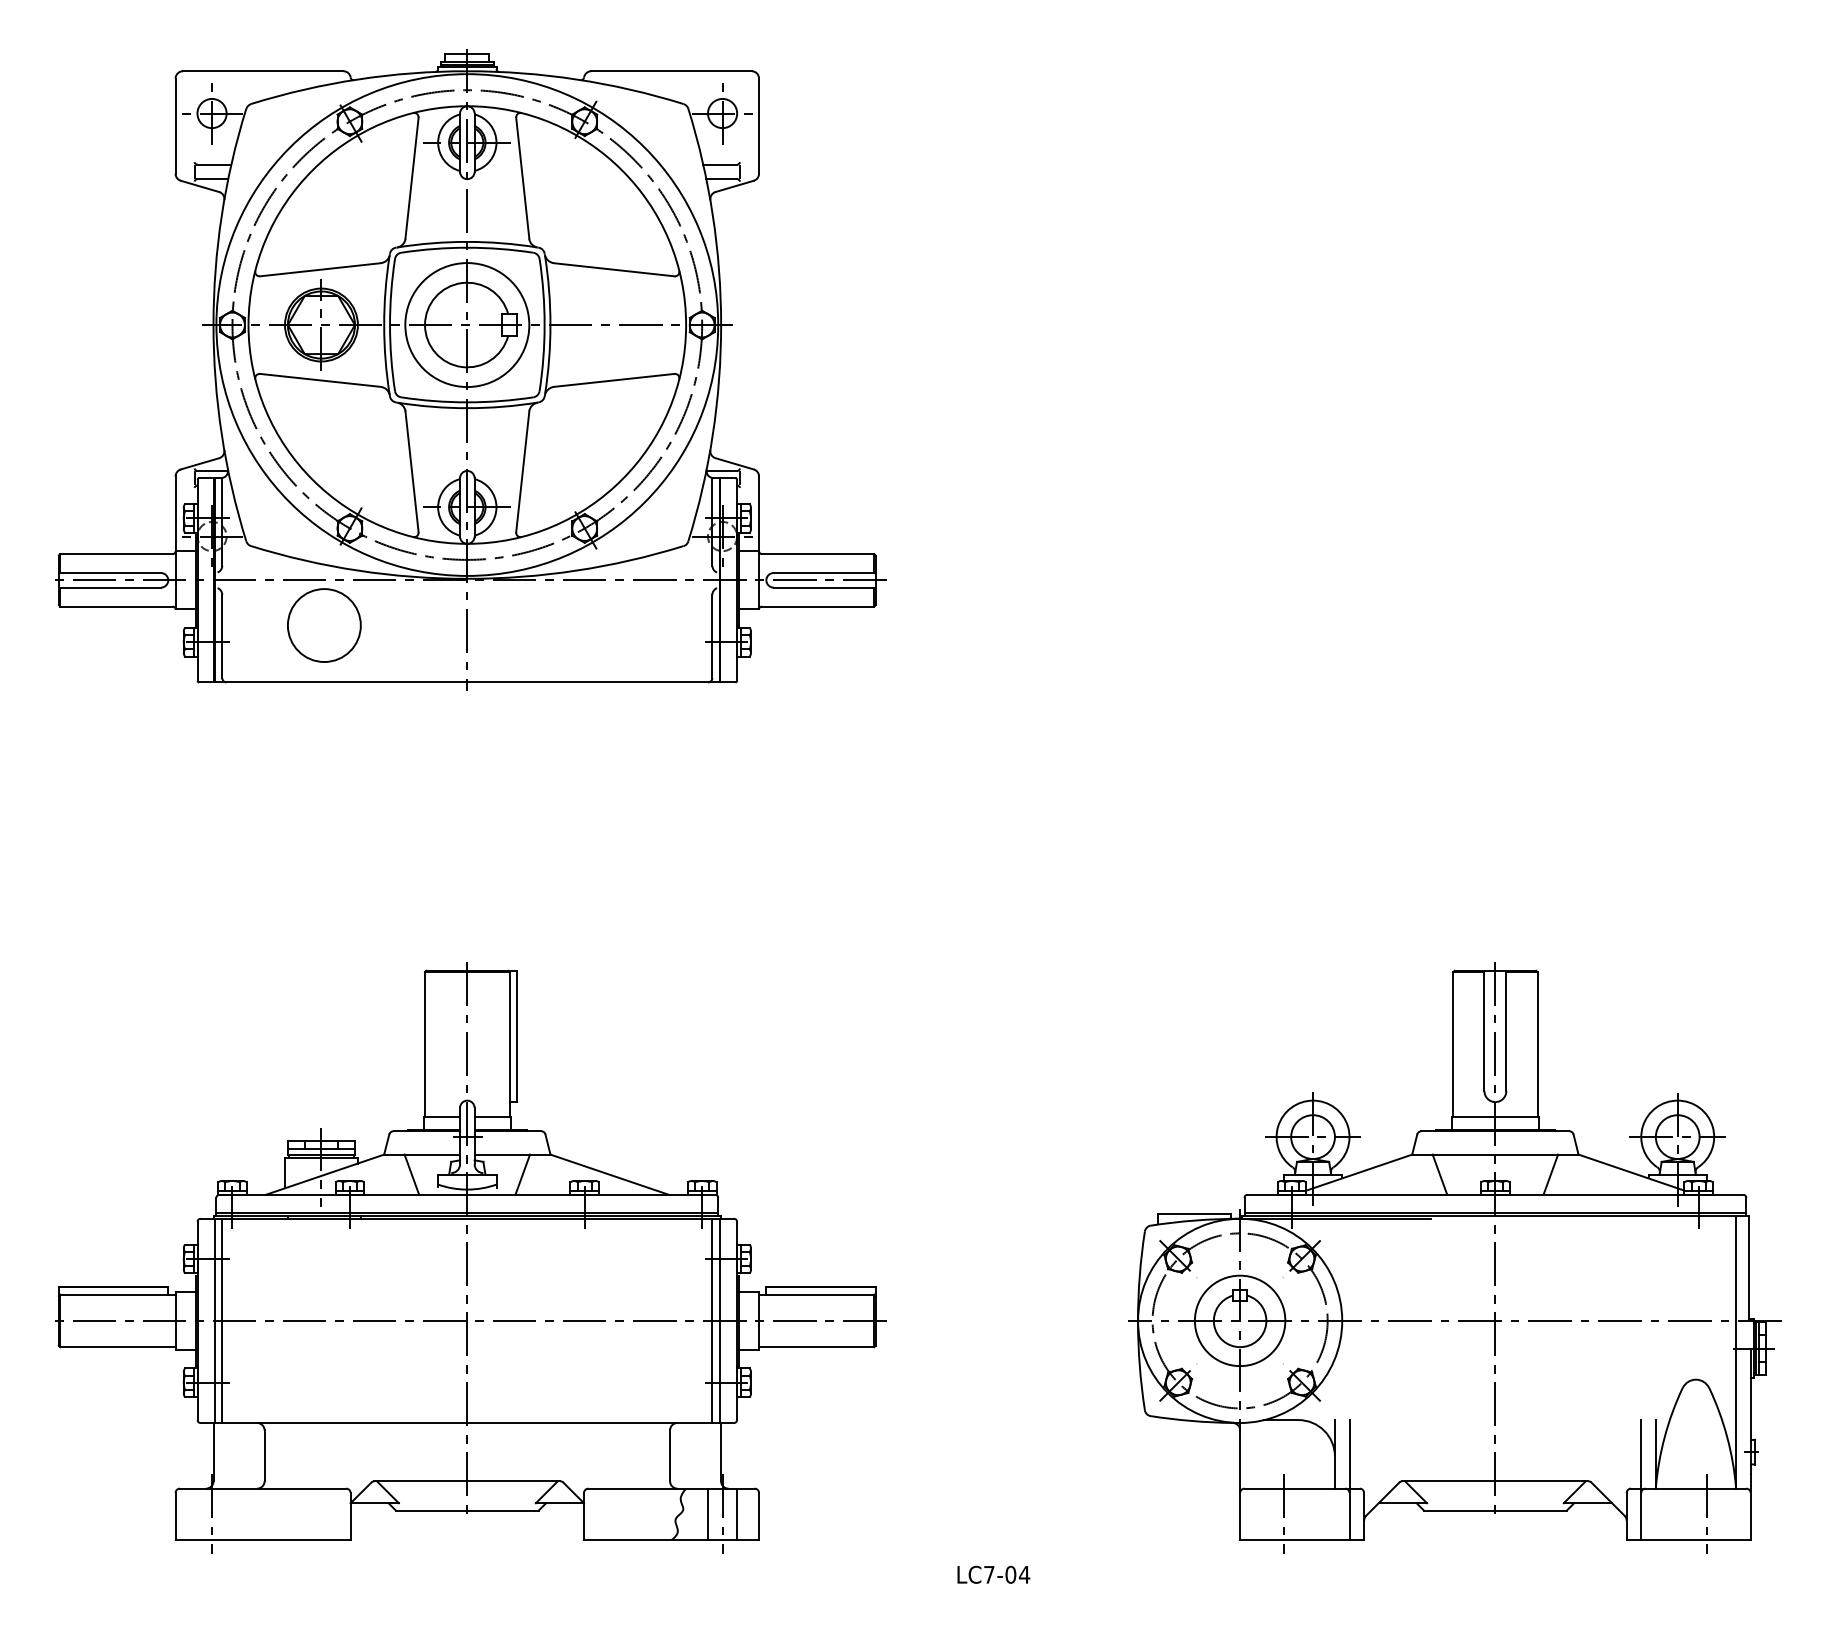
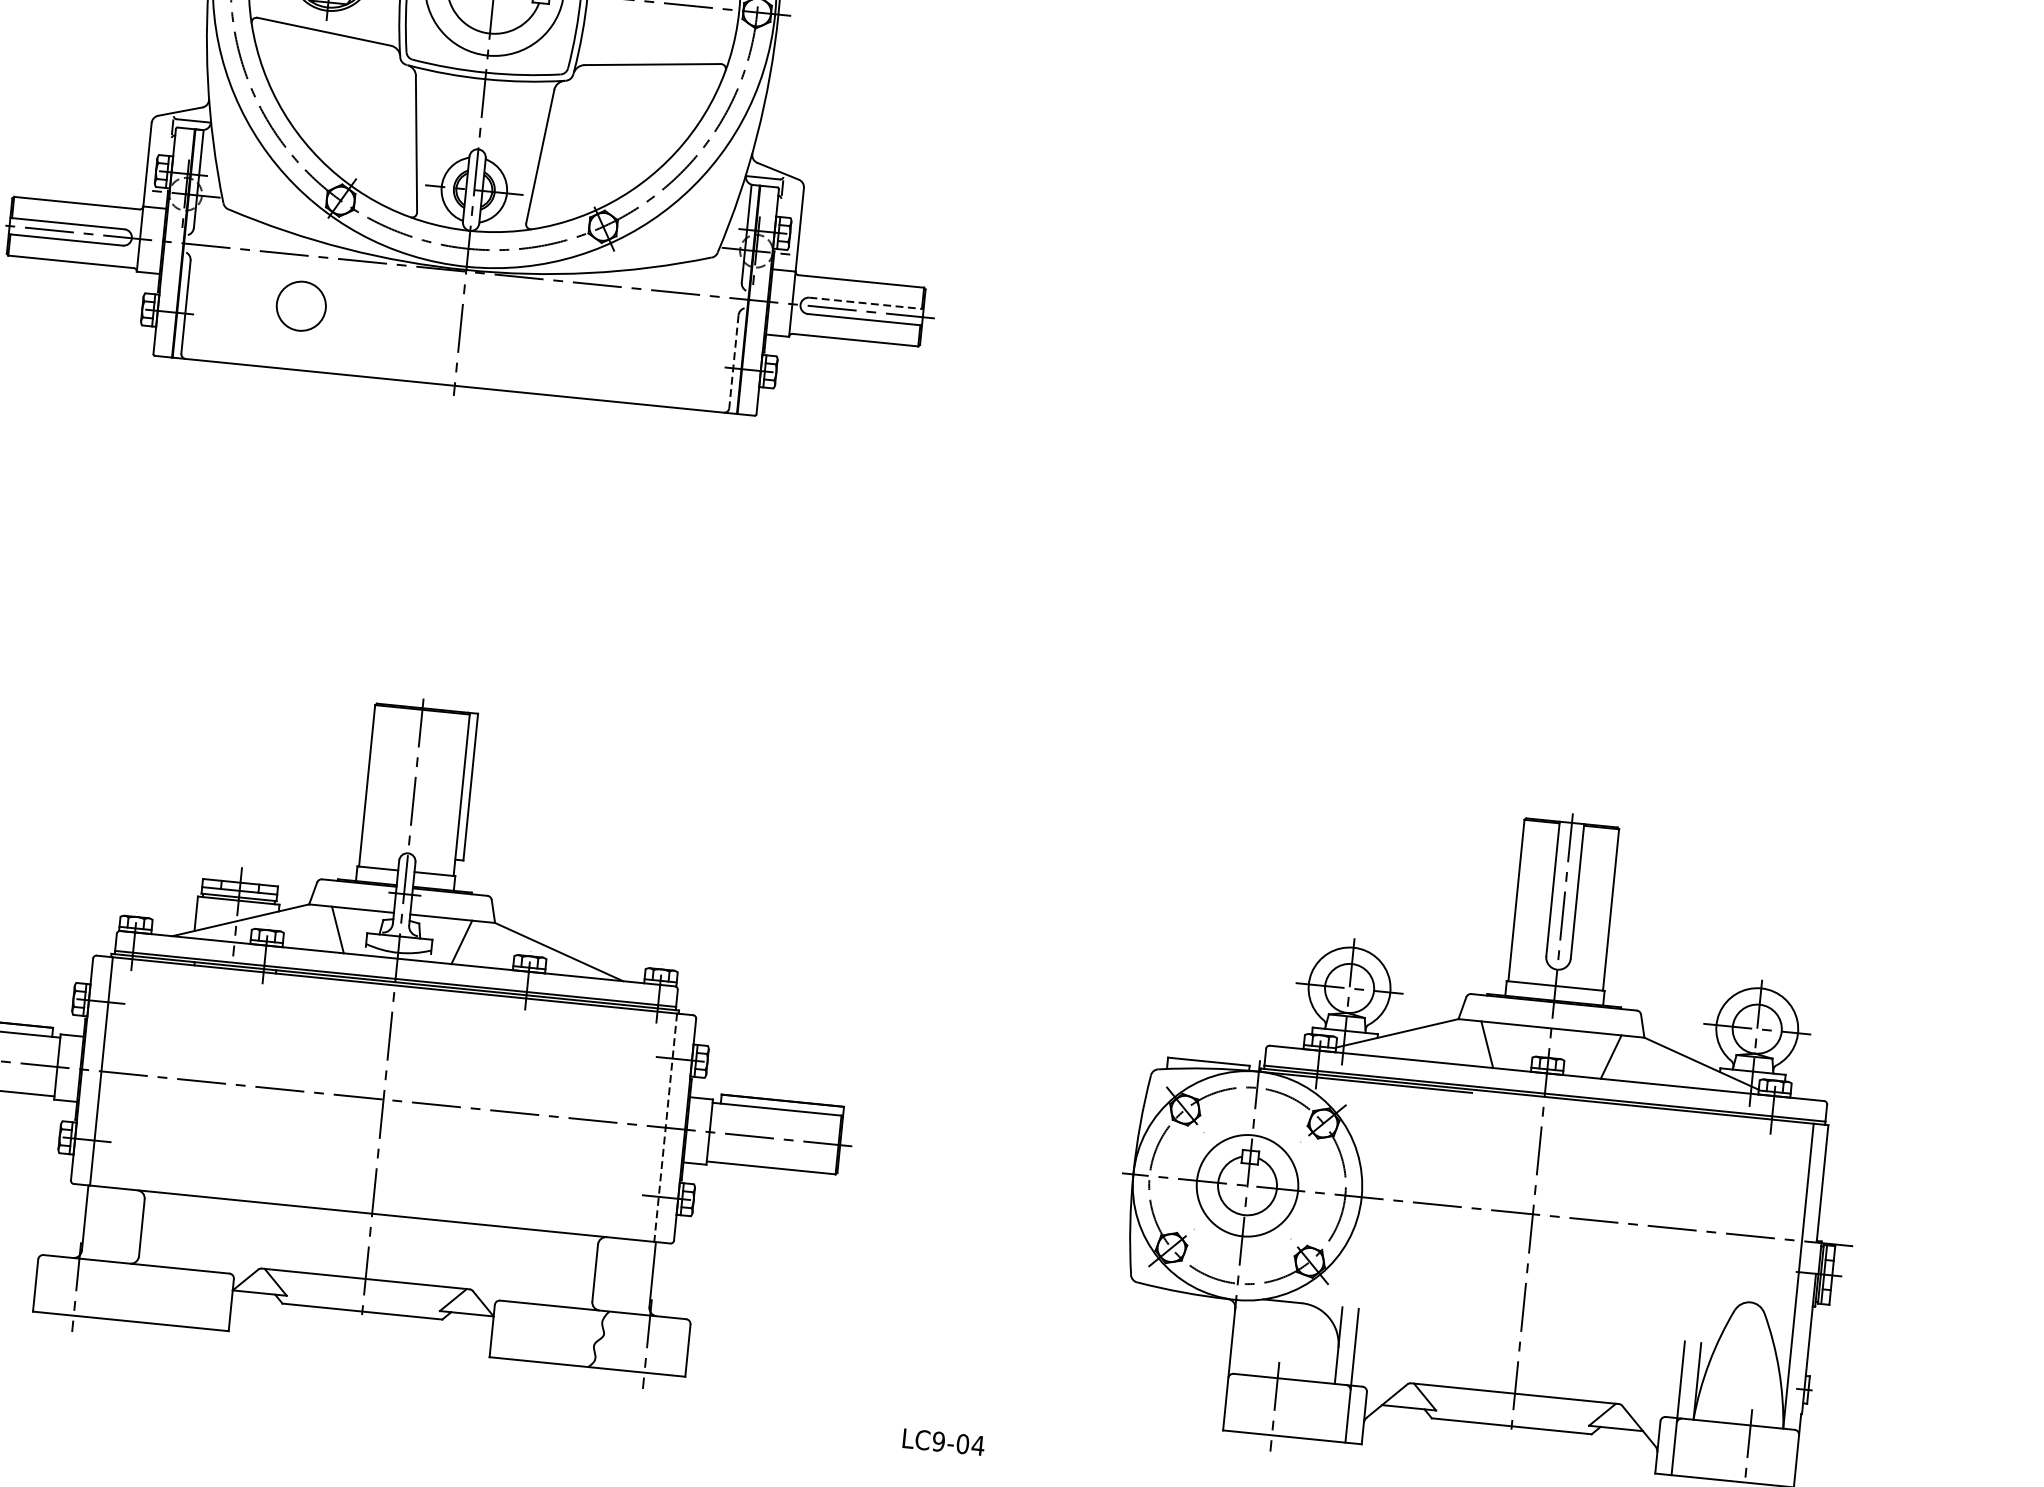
line: (825, 573) -> (867, 304), solid -> dashed
circle: (323, 625) -> (300, 306), size x0.6
line: (712, 636) -> (734, 361), solid -> dashed
line: (222, 1320) -> (109, 1071), removed
line: (712, 1320) -> (657, 1126), removed
line: (719, 1321) -> (665, 1128), solid -> dashed
line: (708, 1513) -> (631, 1341), removed
line: (737, 1513) -> (664, 1345), removed
text: (989, 1574) -> (939, 1441), LC7-04 -> LC9-04

